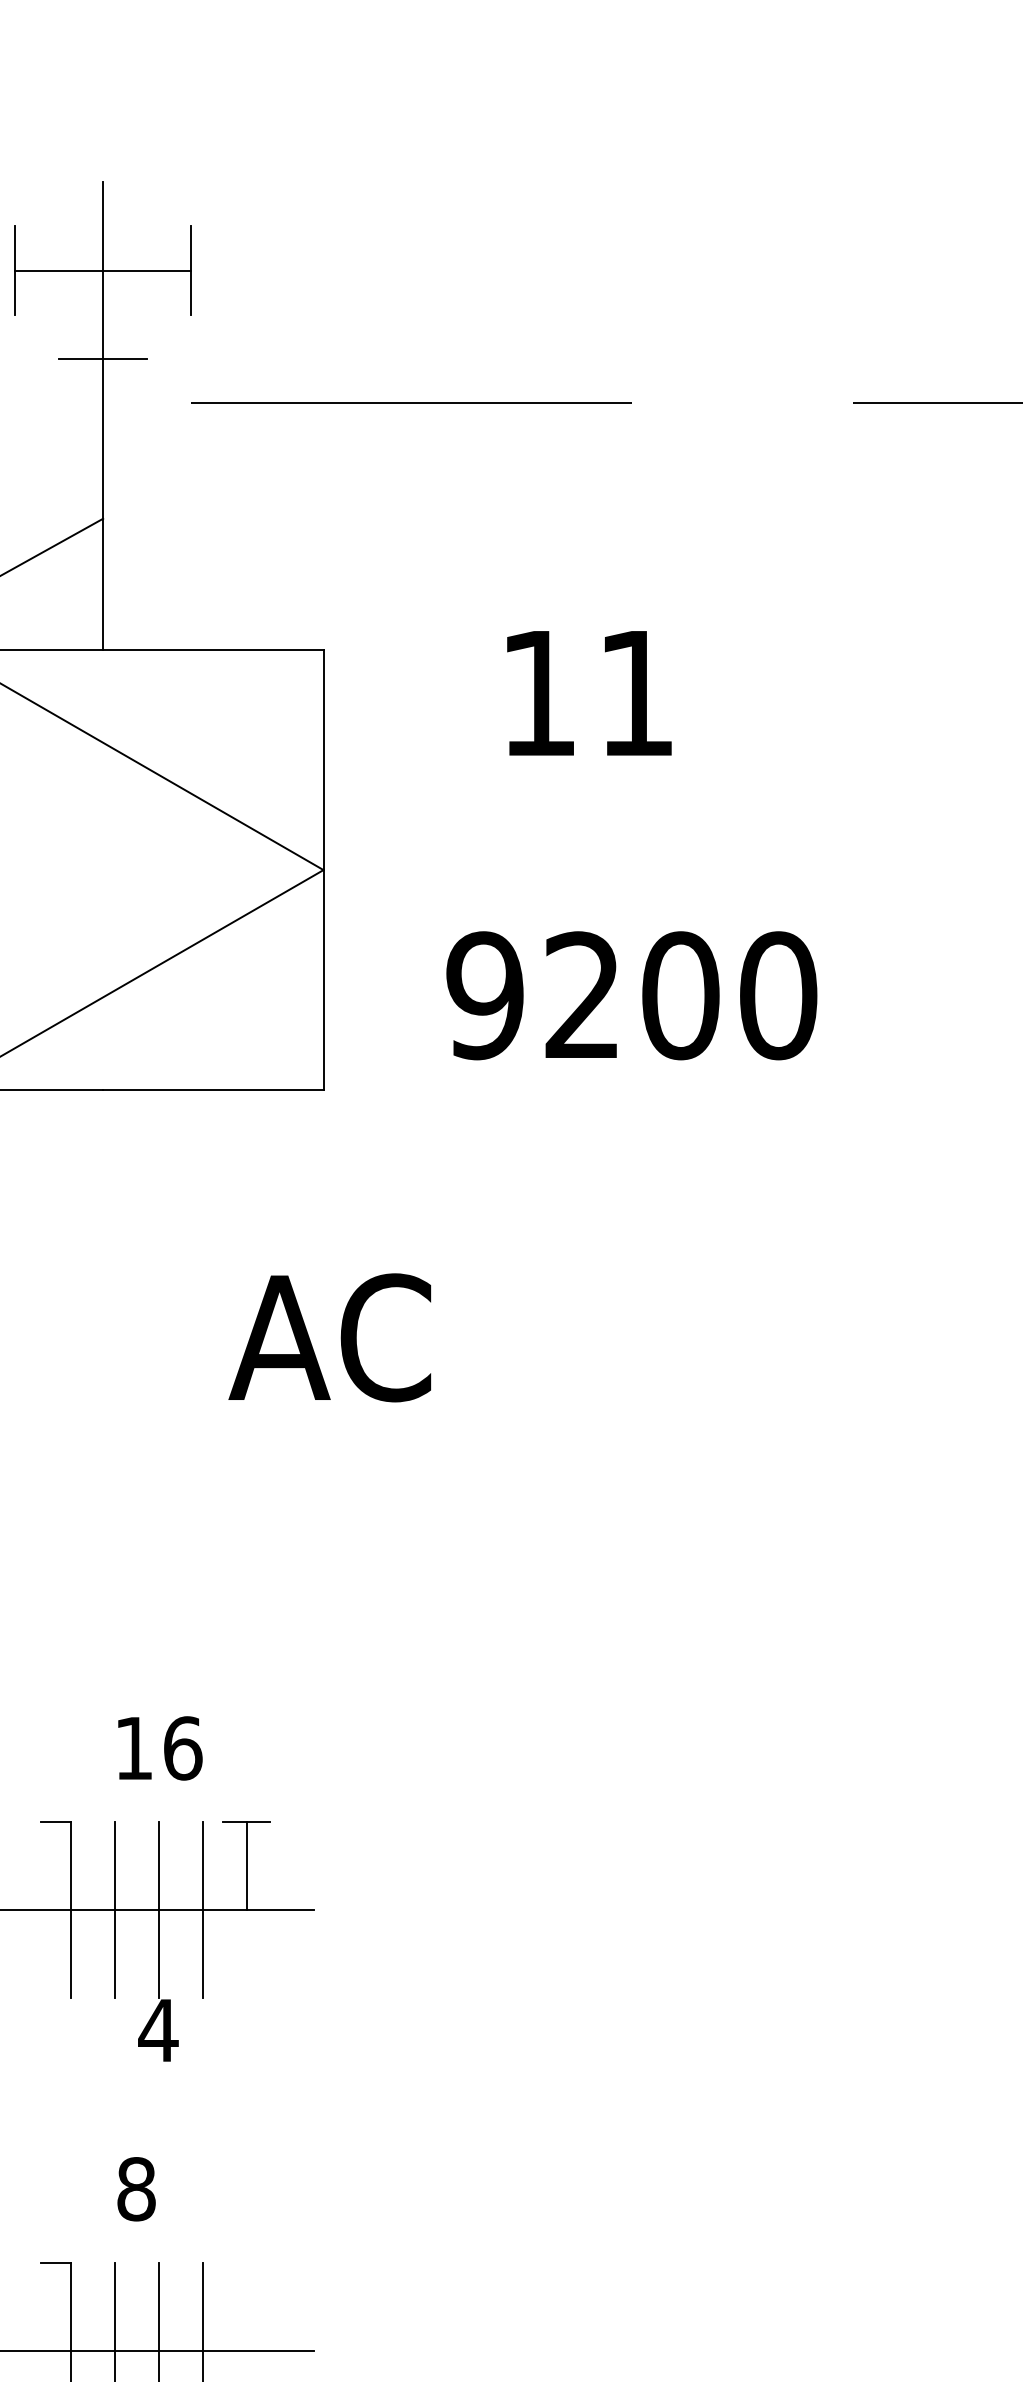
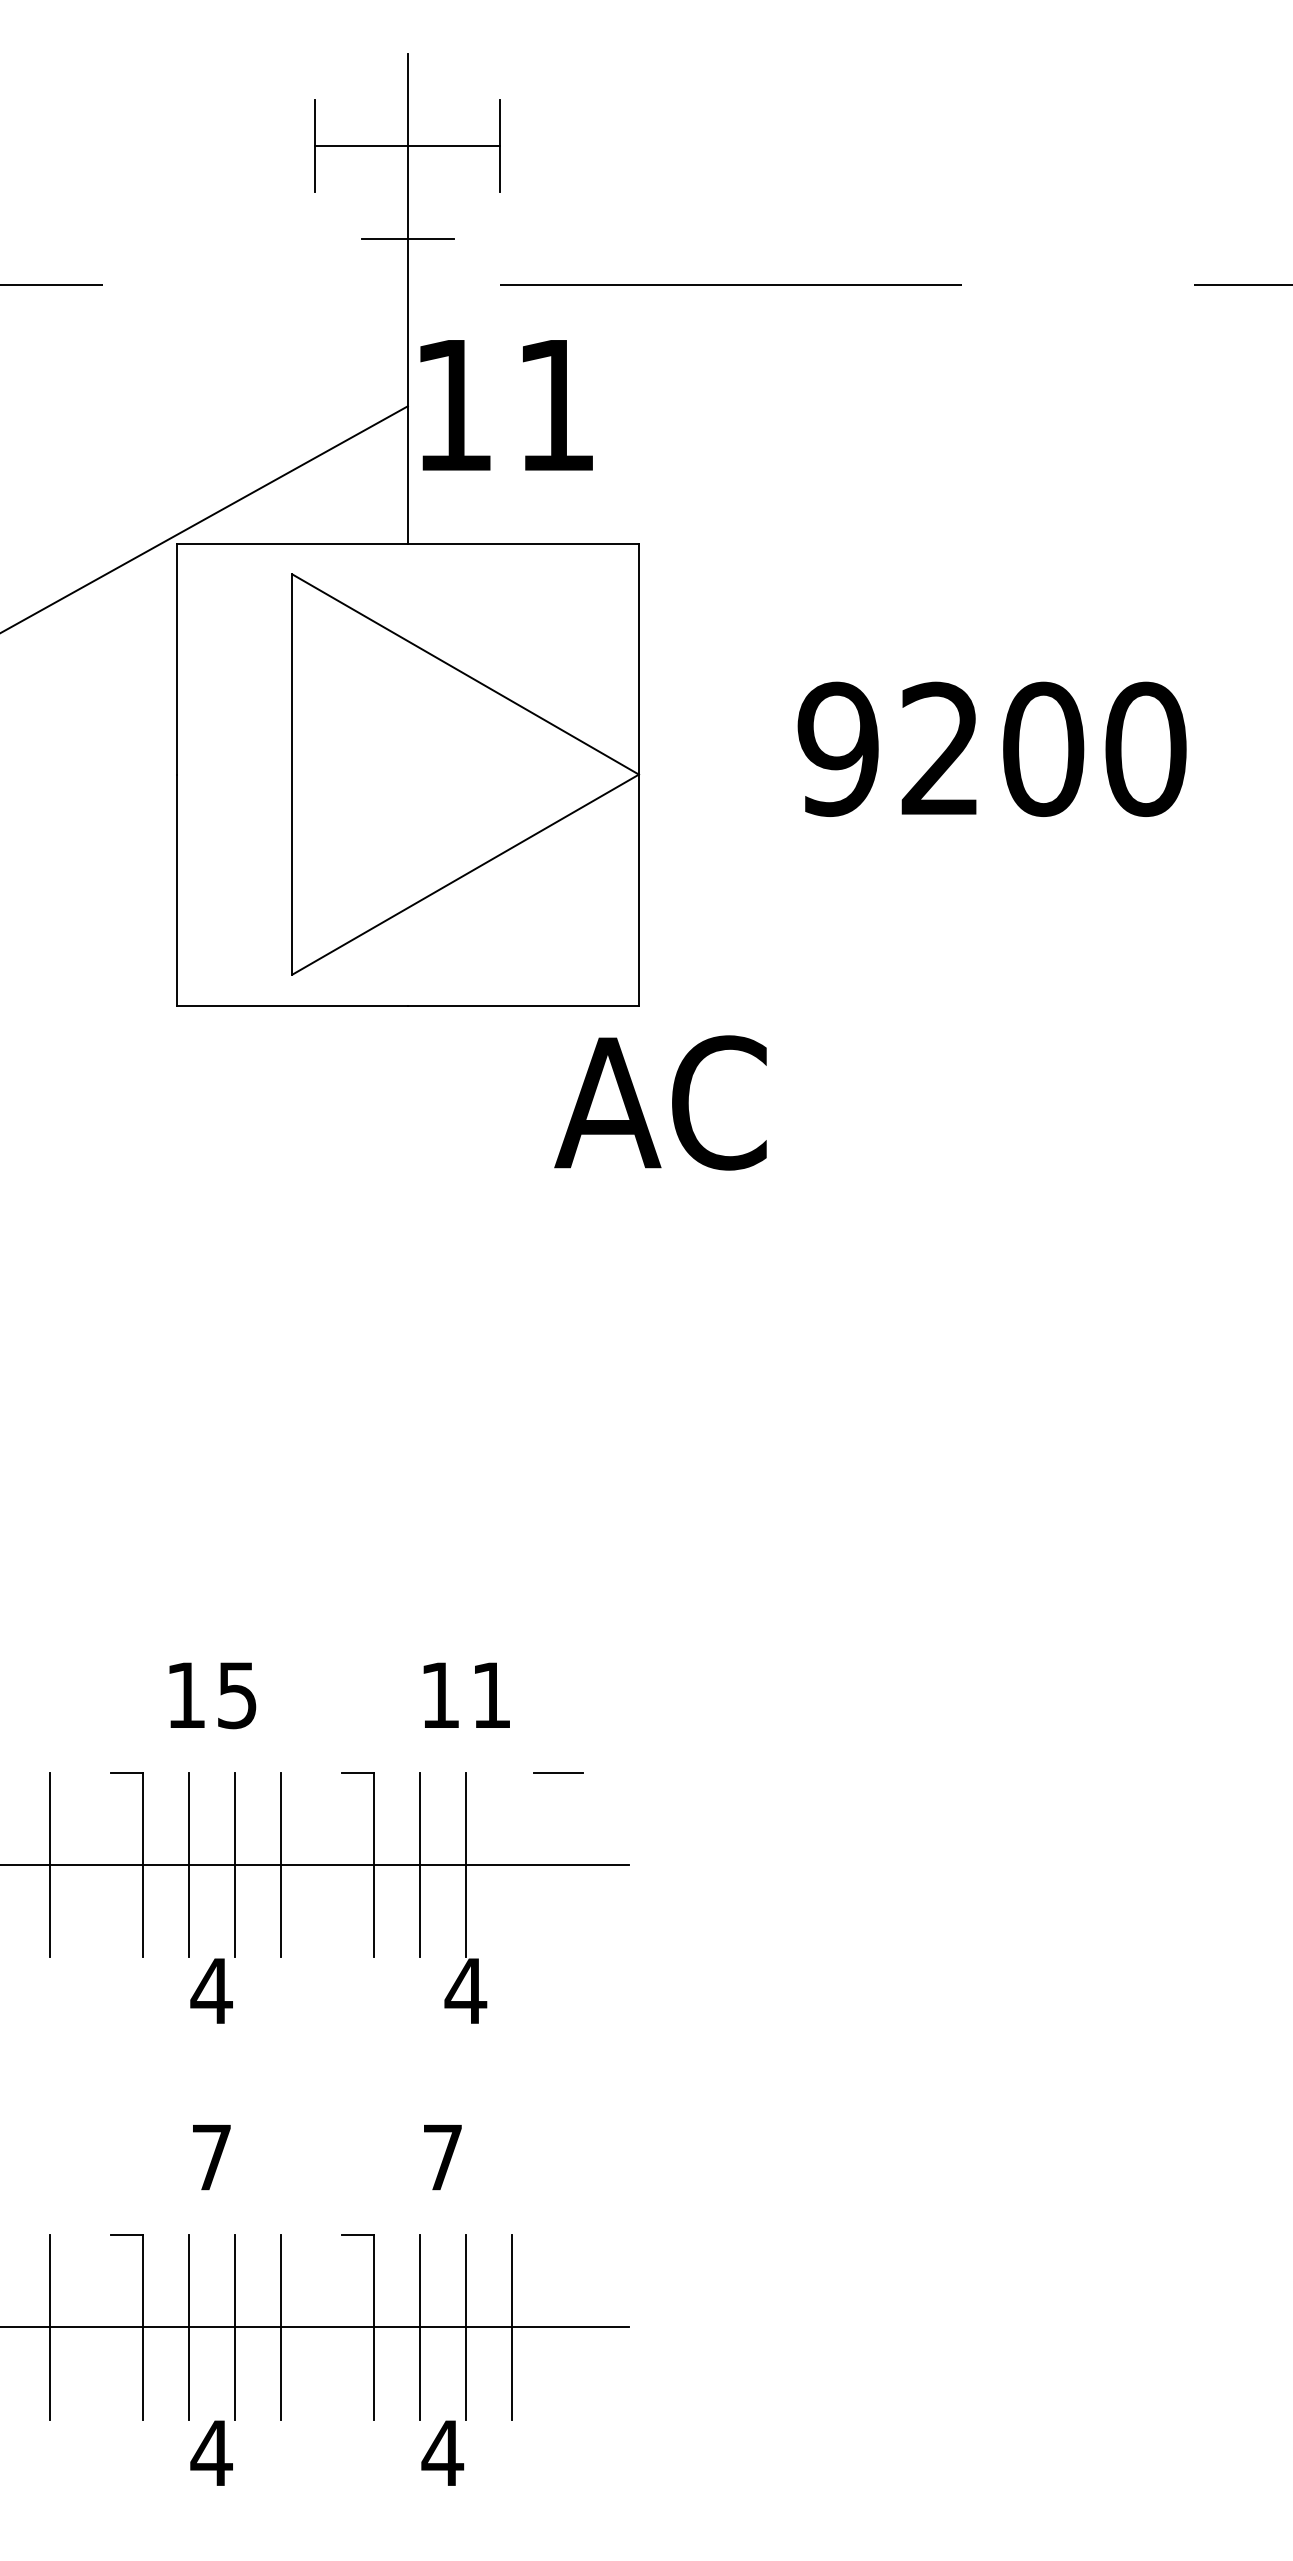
text: (589, 693) -> (506, 405), moved
text: (631, 994) -> (991, 748), moved
text: (329, 1337) -> (660, 1102), moved
text: (182, 1748) -> (491, 1695), 16 -> 11
line: (246, 1865) -> (558, 1818), removed
line: (202, 1909) -> (512, 1864), removed
text: (136, 2189) -> (442, 2157), 8 -> 7

